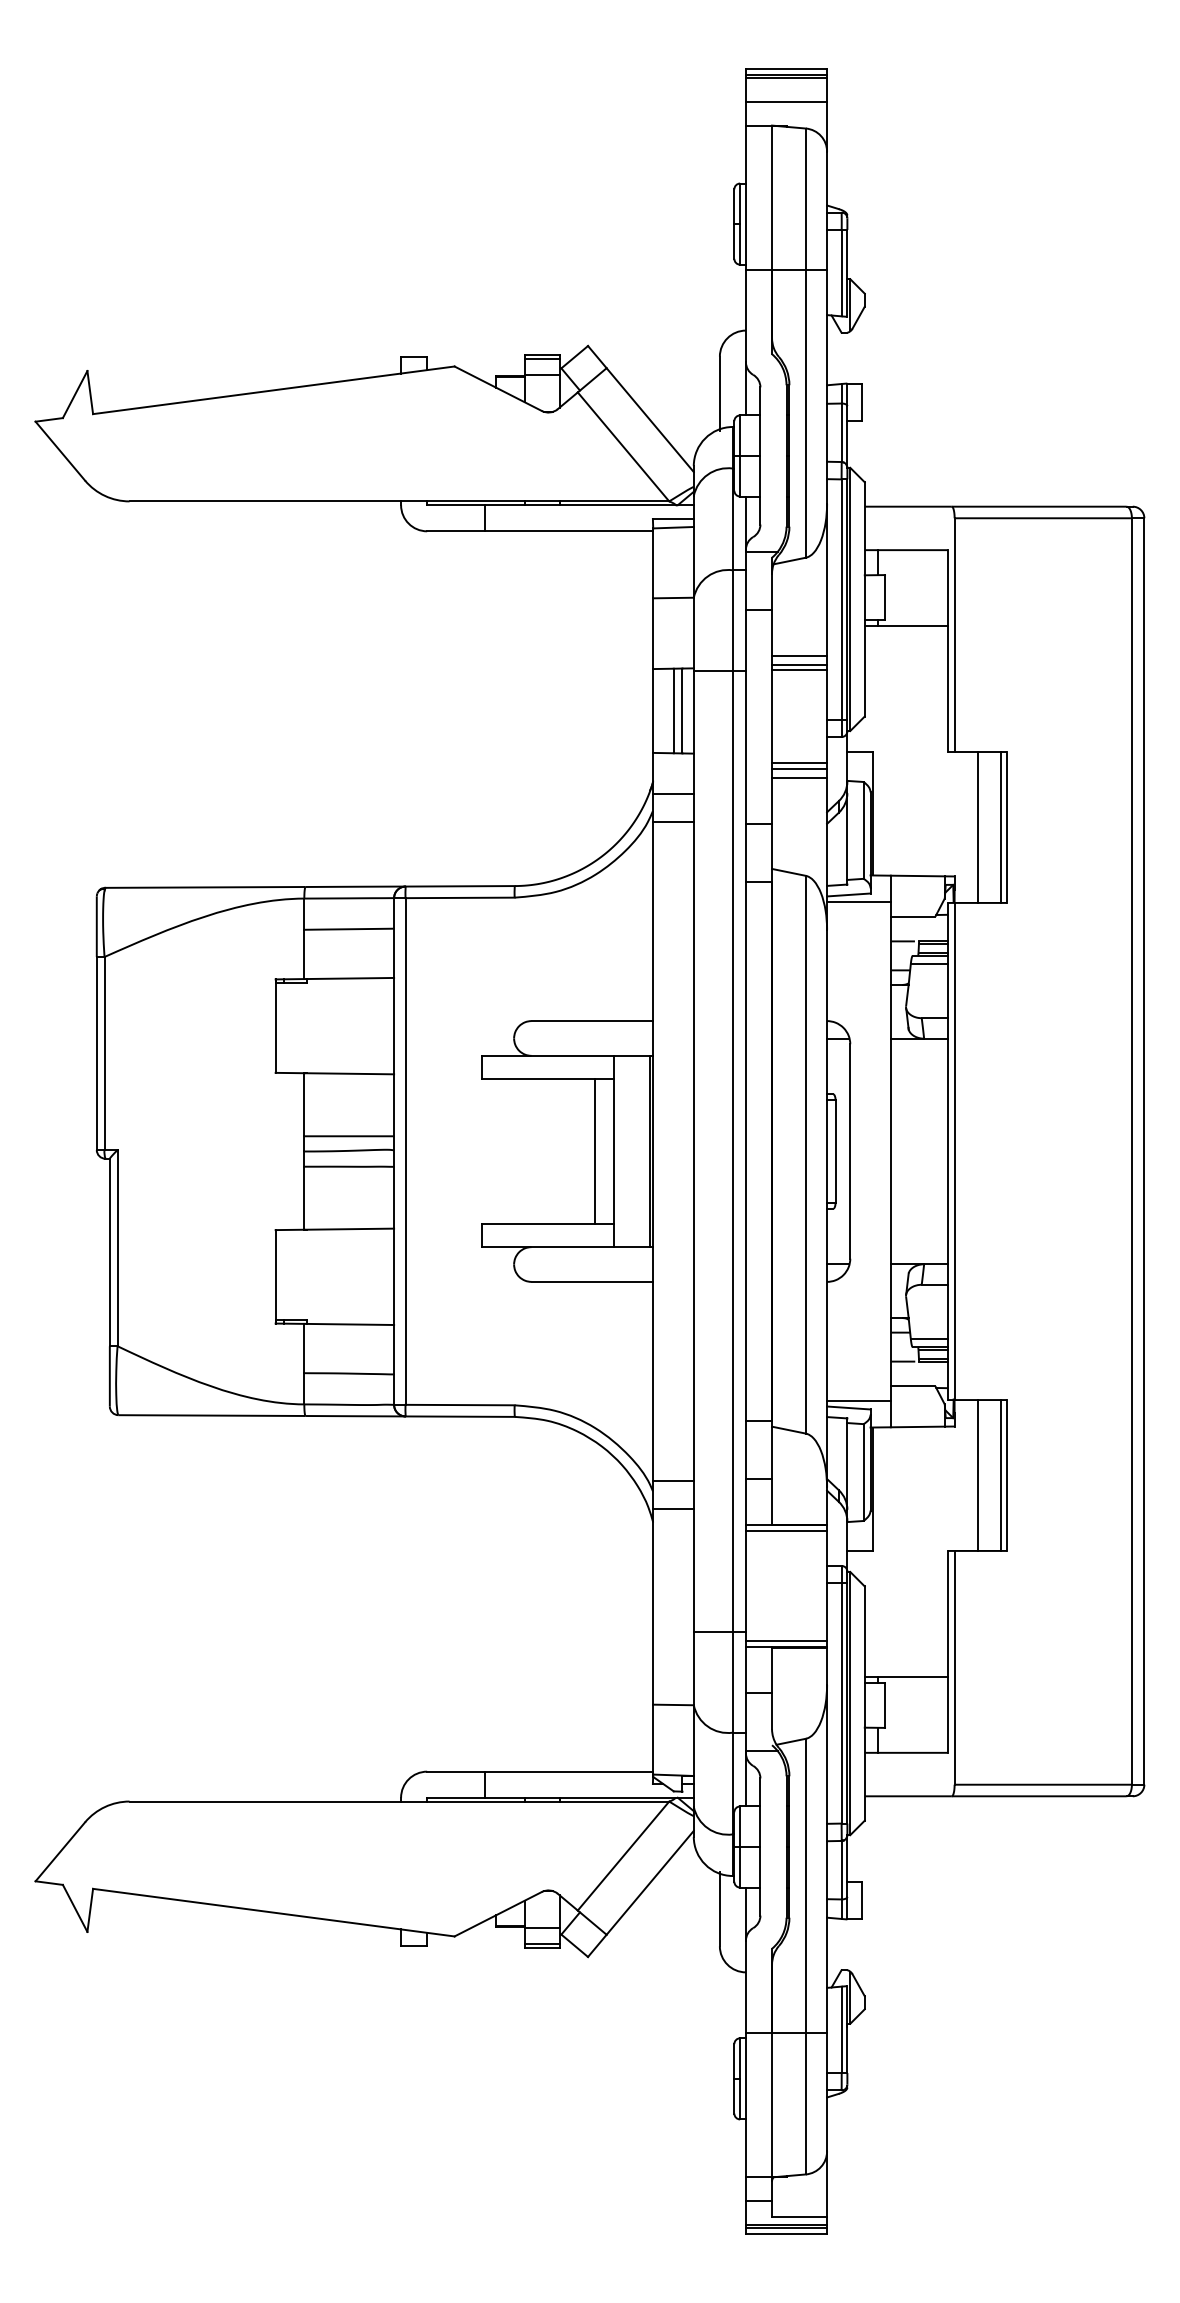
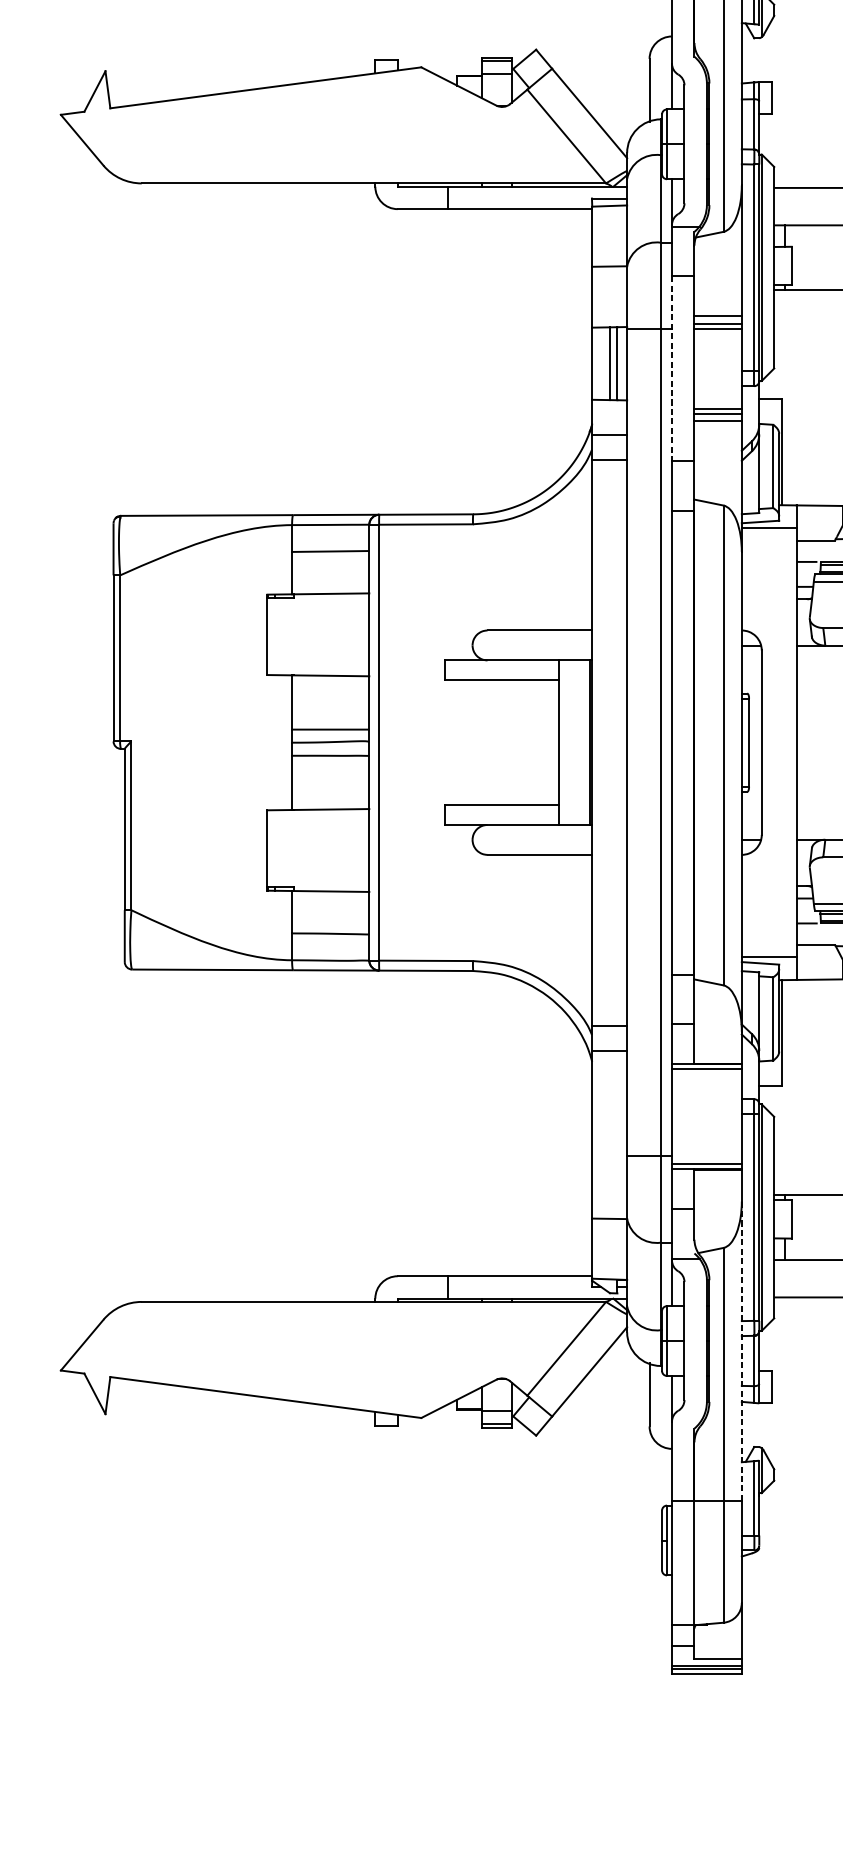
line: (745, 717) -> (671, 369), solid -> dashed
line: (595, 1151) -> (542, 742), removed
line: (827, 1859) -> (742, 1351), solid -> dashed

